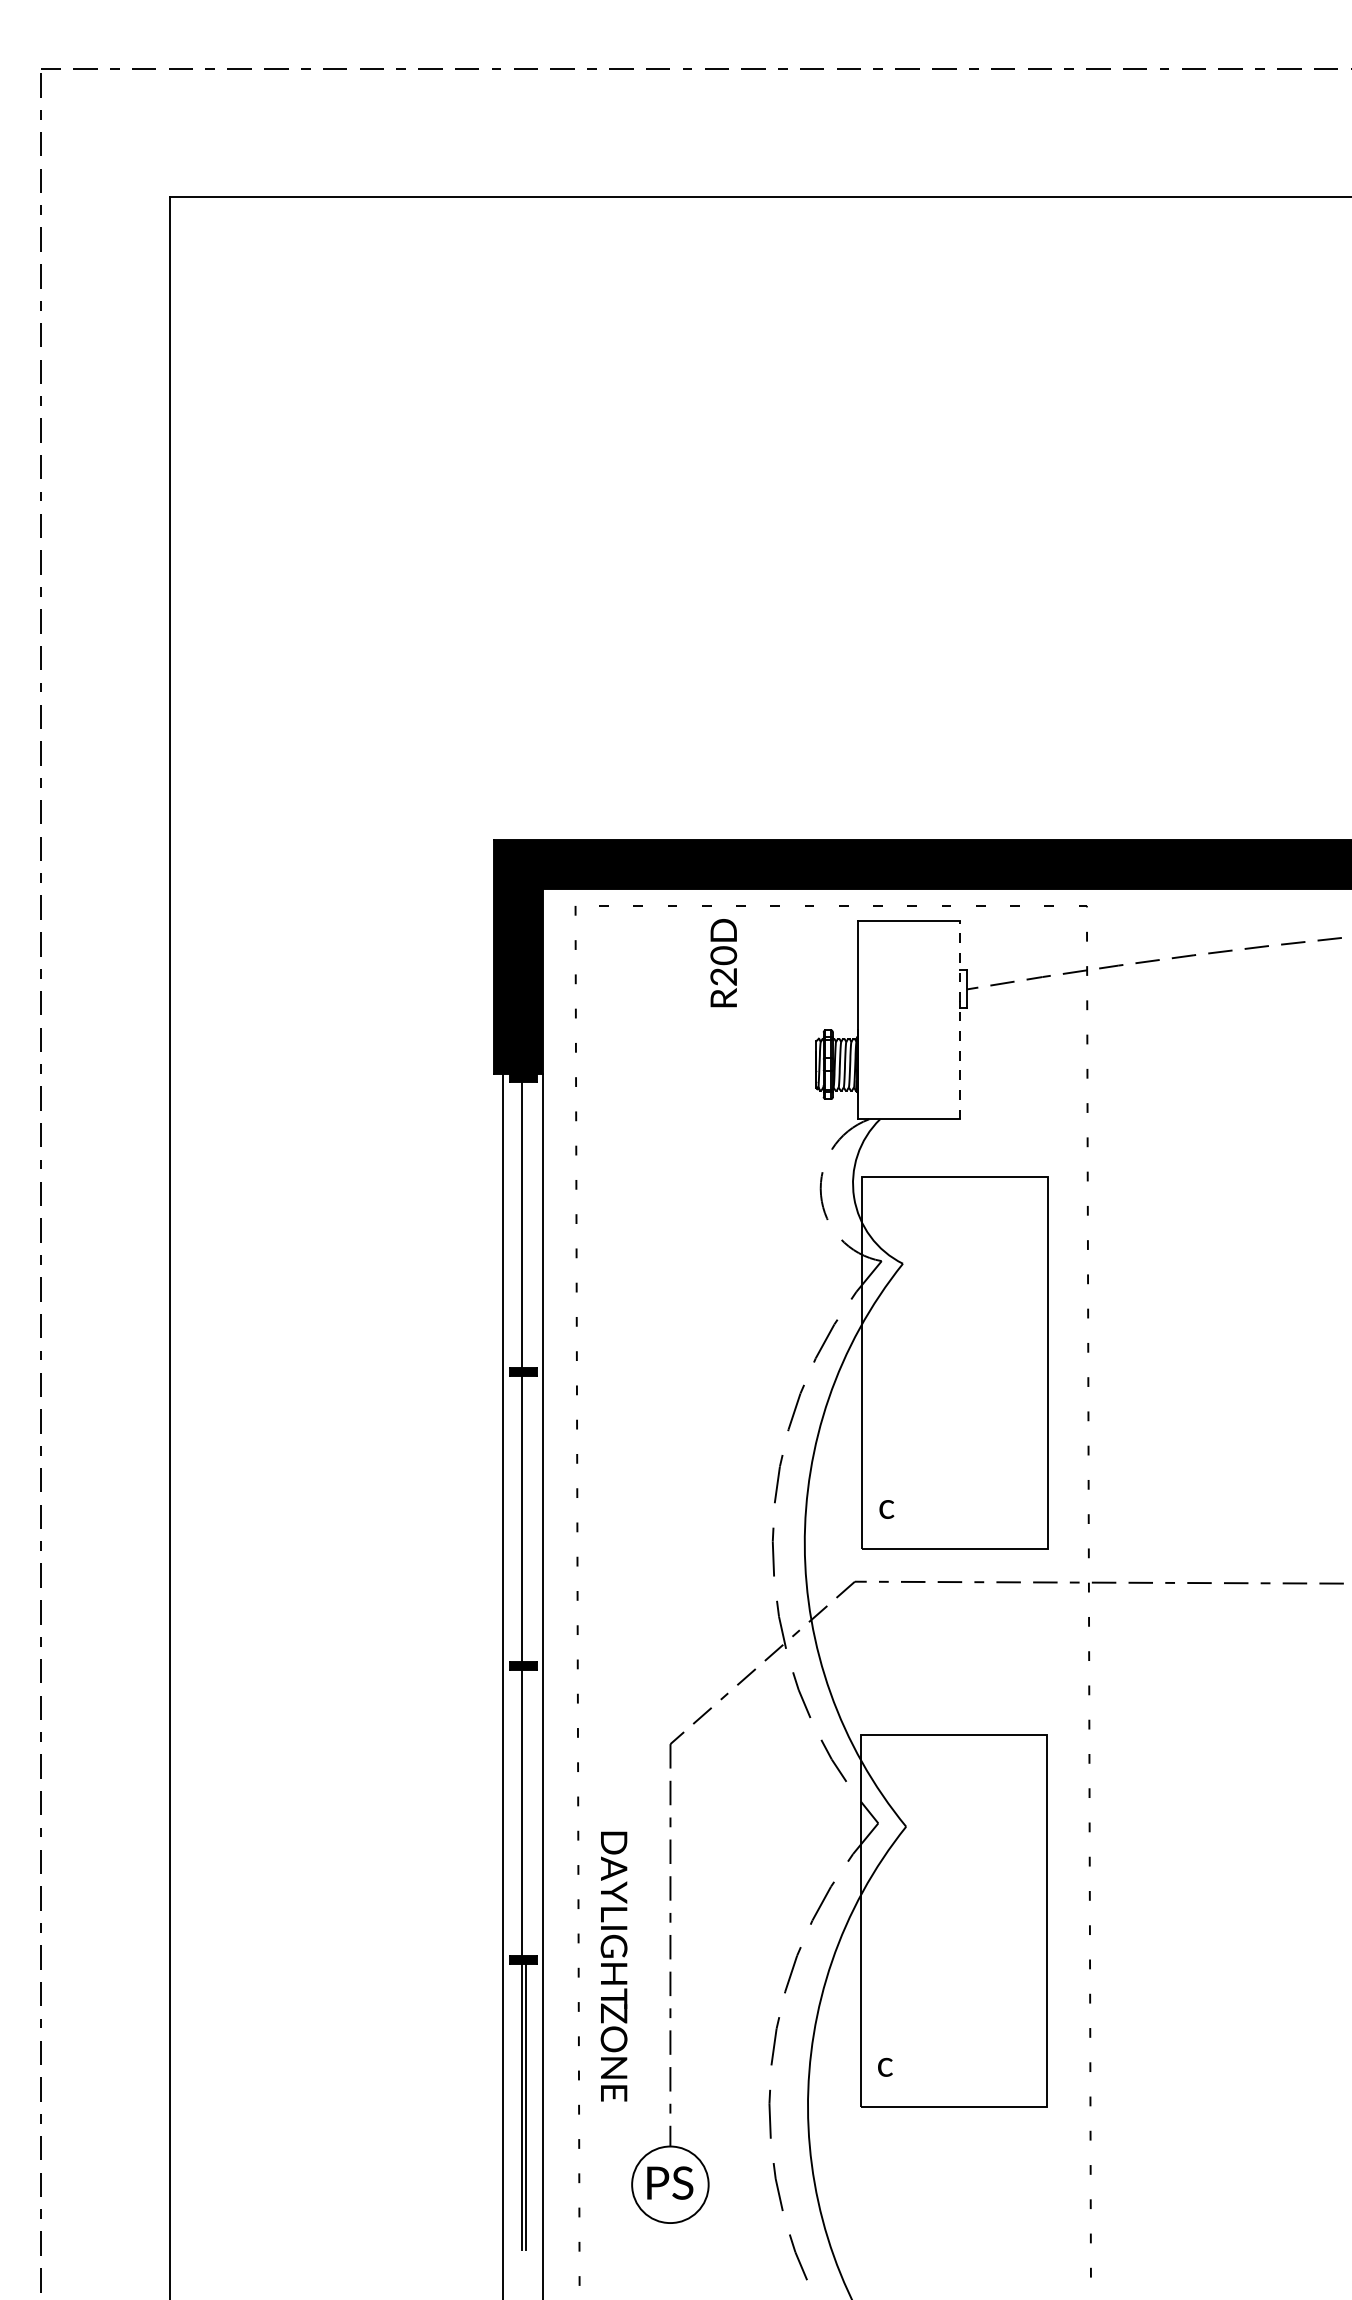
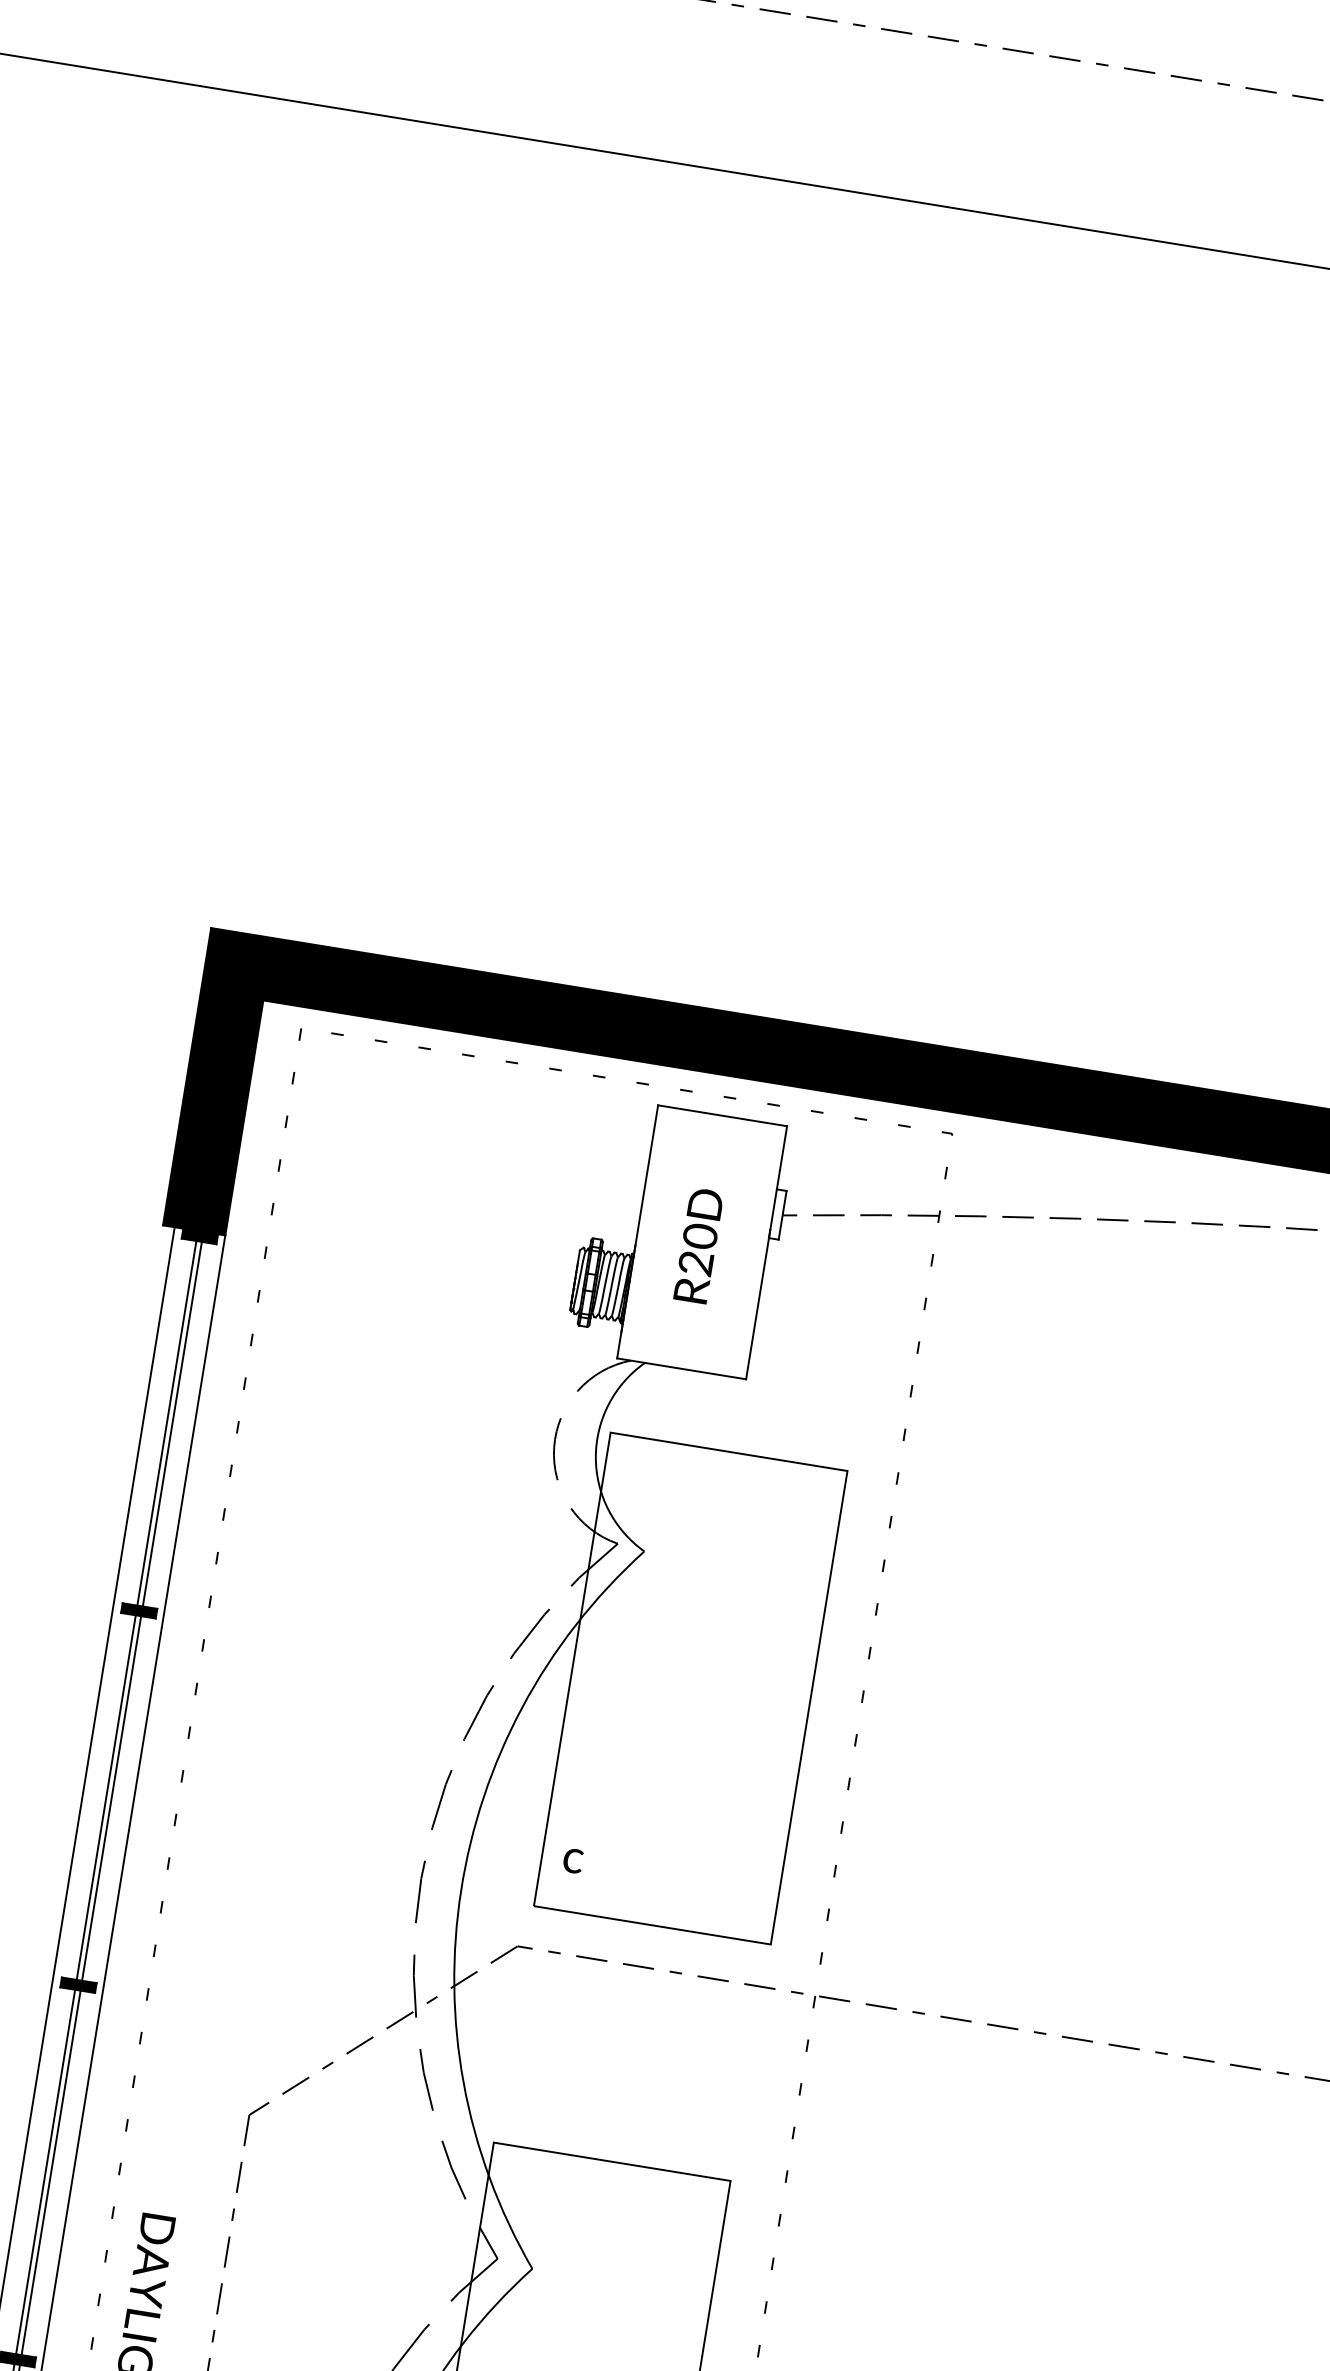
text: (723, 963) -> (698, 1246), moved
line: (959, 1019) -> (766, 1252), dashed -> solid
line: (525, 1224) -> (171, 1423), added
line: (525, 1518) -> (111, 1797), added
line: (525, 1812) -> (50, 2172), added

